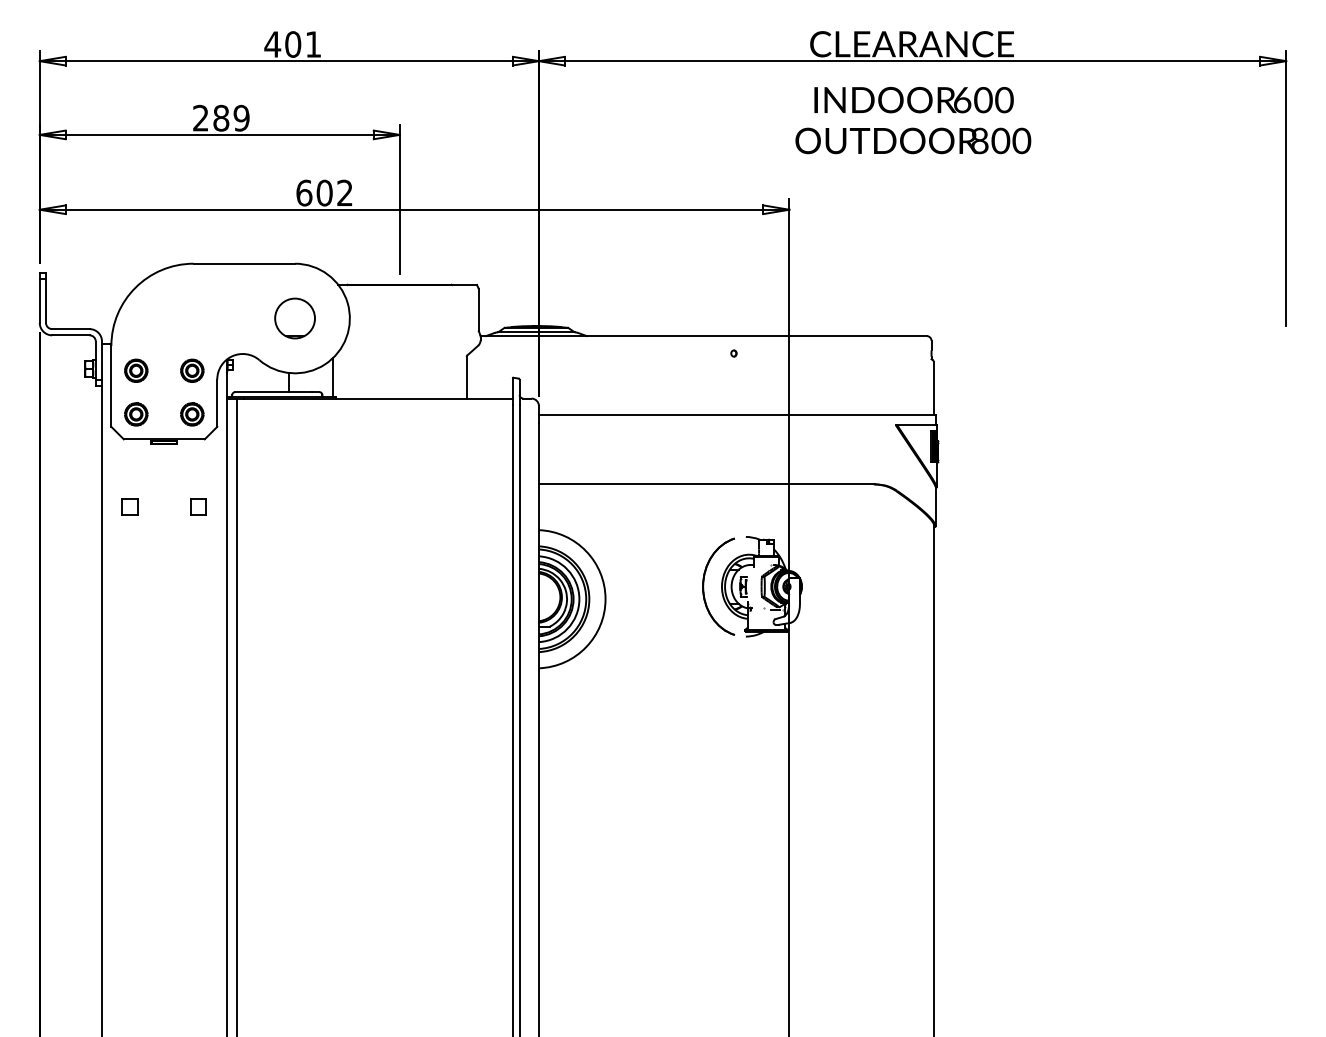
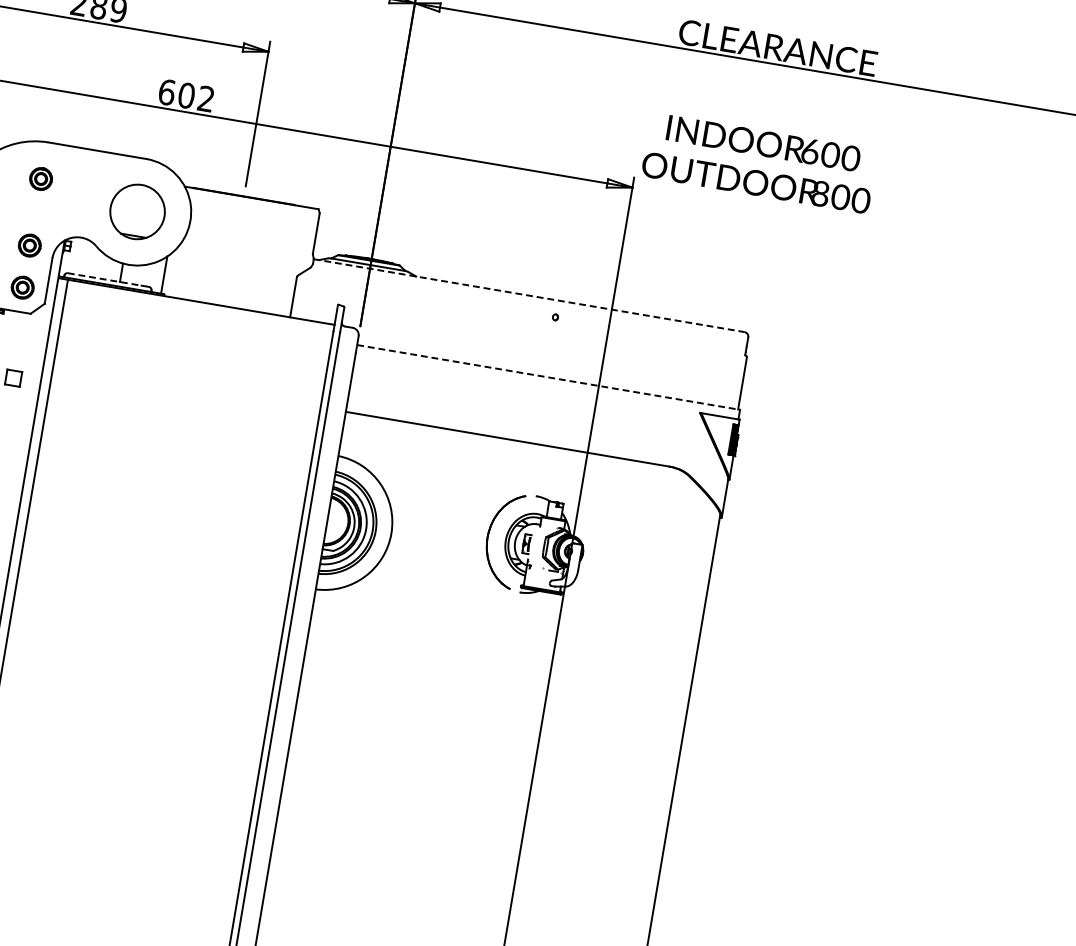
text: (913, 120) -> (759, 163), moved
part: (192, 301) -> (41, 178), added
part: (294, 318) -> (137, 211), size x1.4
line: (704, 336) -> (529, 296), solid -> dashed
line: (274, 392) -> (105, 279), solid -> dashed
line: (737, 415) -> (548, 377), solid -> dashed

